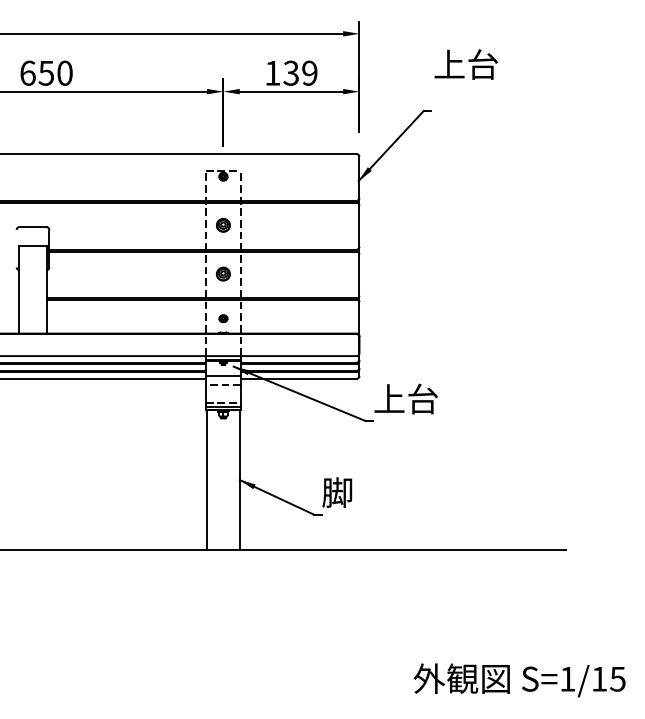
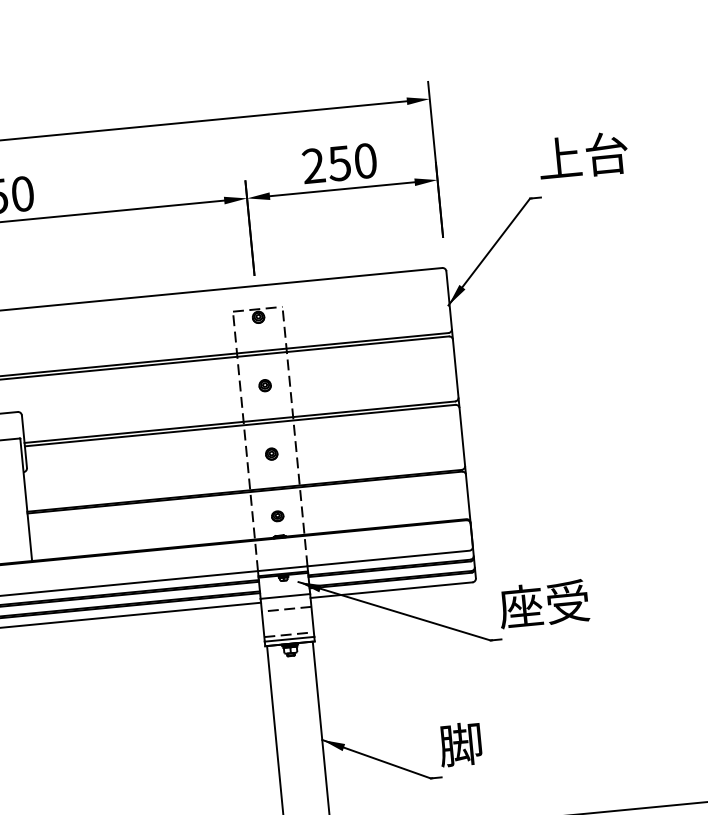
text: (465, 64) -> (582, 156), moved
text: (291, 72) -> (339, 162), 139 -> 250
part: (223, 225) -> (265, 385), size x0.62
part: (223, 274) -> (271, 454), size x0.62
text: (405, 398) -> (543, 603), 上台 -> 座受

